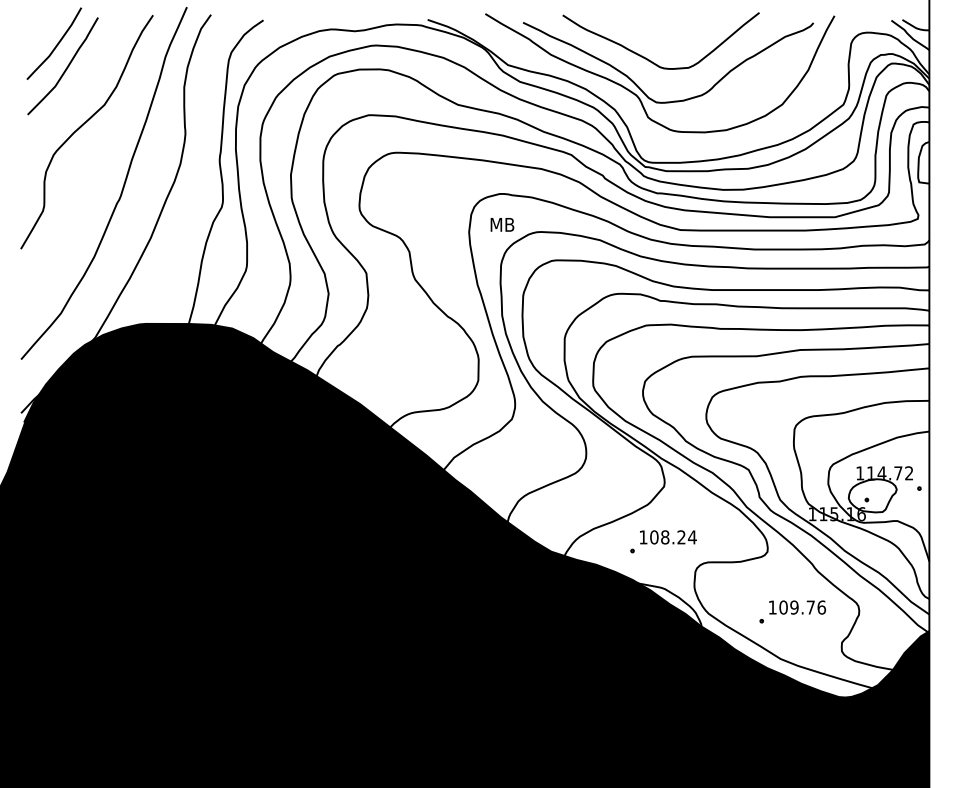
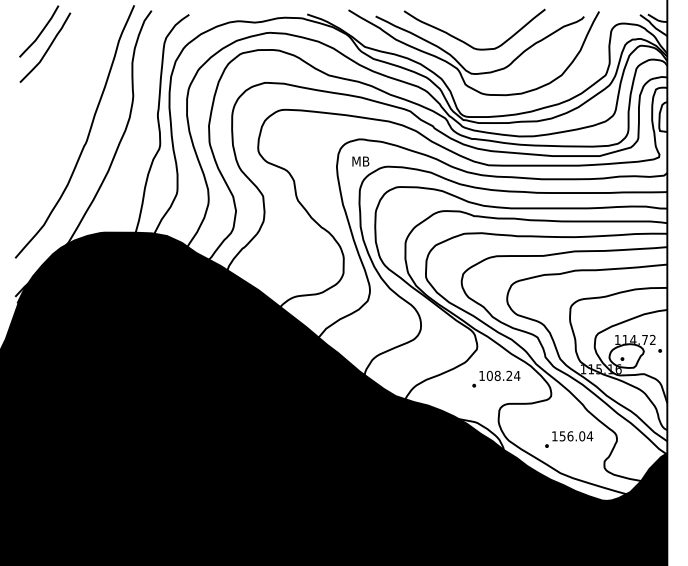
curve: (82, 127) -> (59, 91), removed
part: (663, 540) -> (496, 378), moved
text: (802, 607) -> (576, 436), 109.76 -> 156.04

